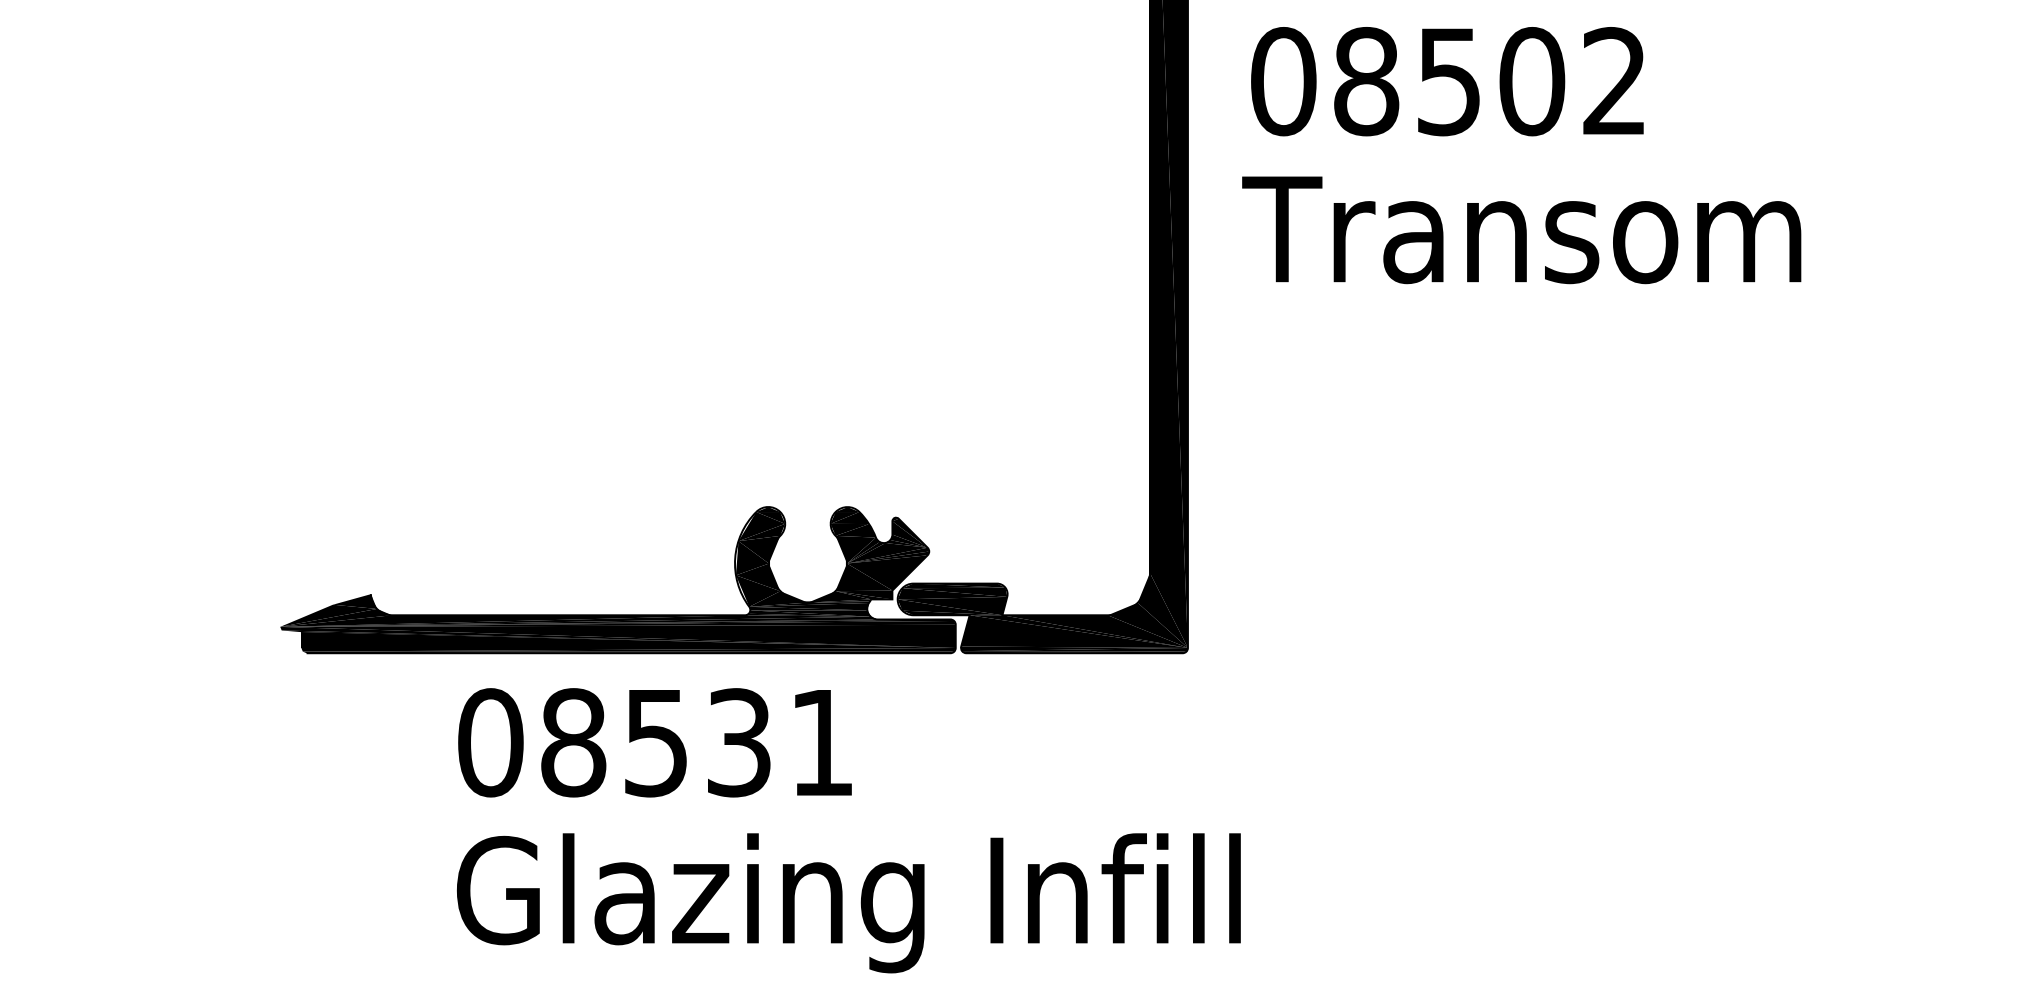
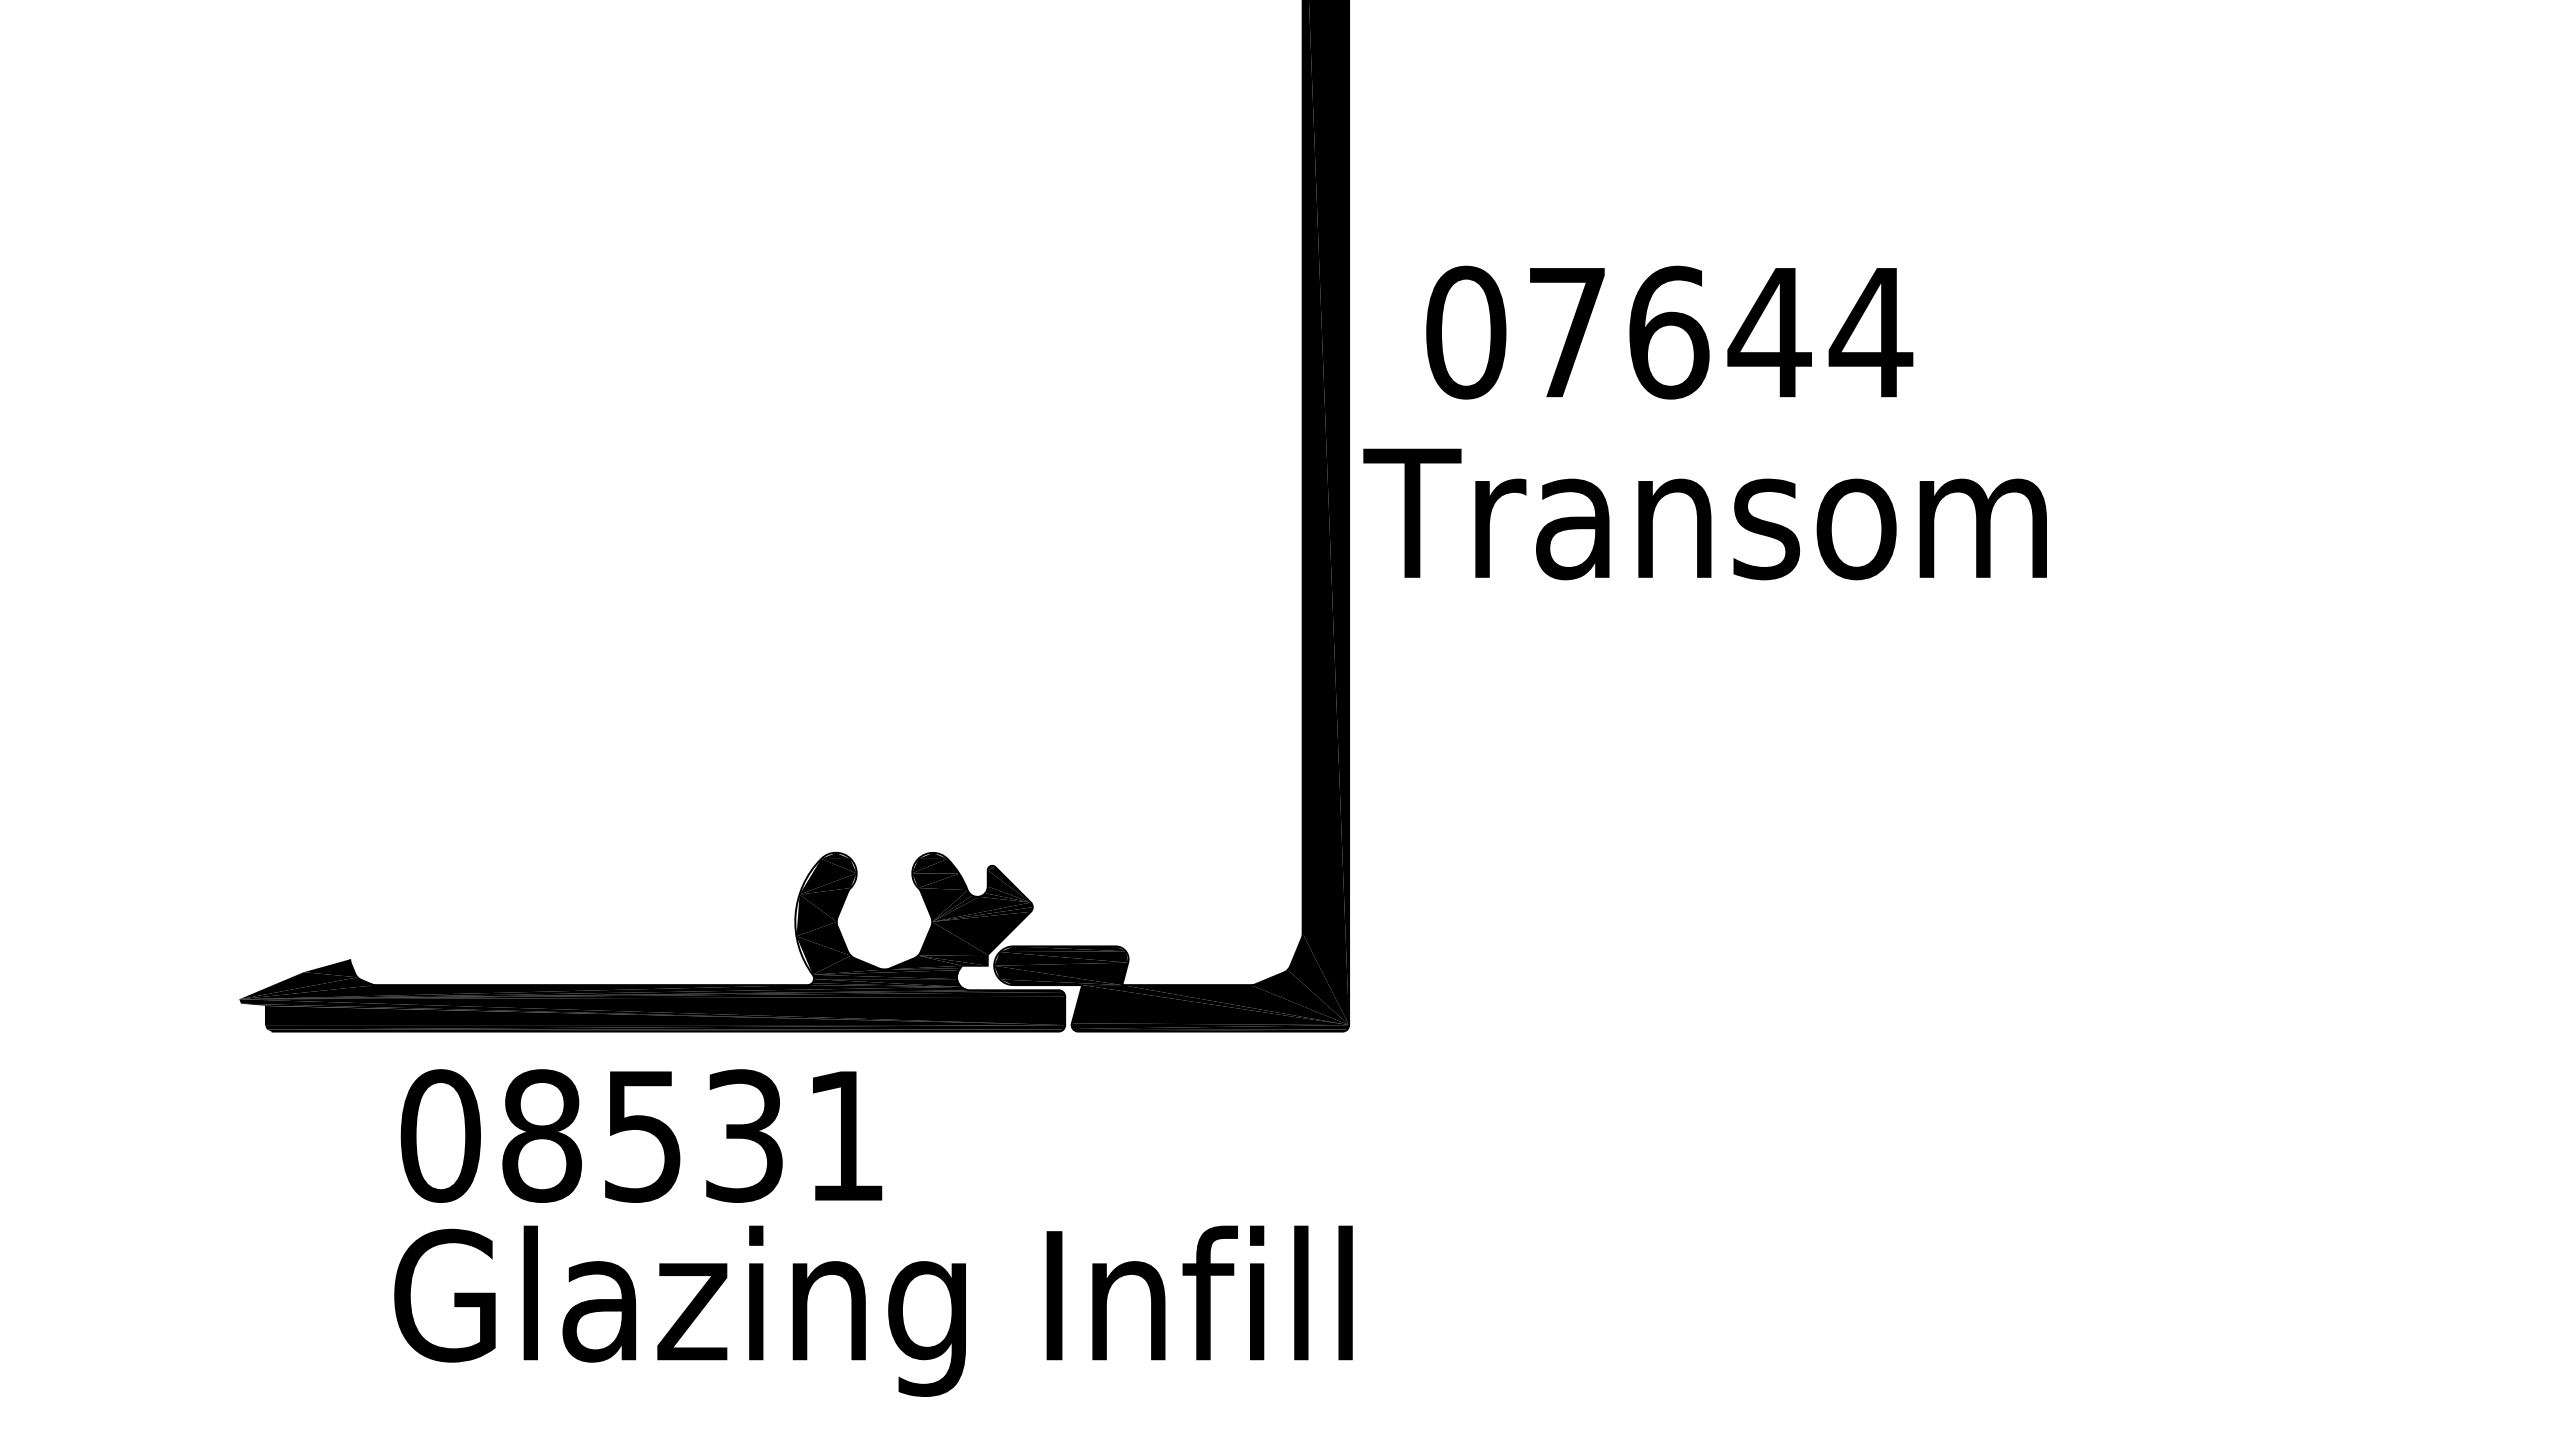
text: (1491, 81) -> (1720, 332), 08502 -> 07644
text: (1521, 230) -> (1704, 514), moved
text: (655, 742) -> (641, 1135), moved
text: (848, 902) -> (873, 1310), moved

